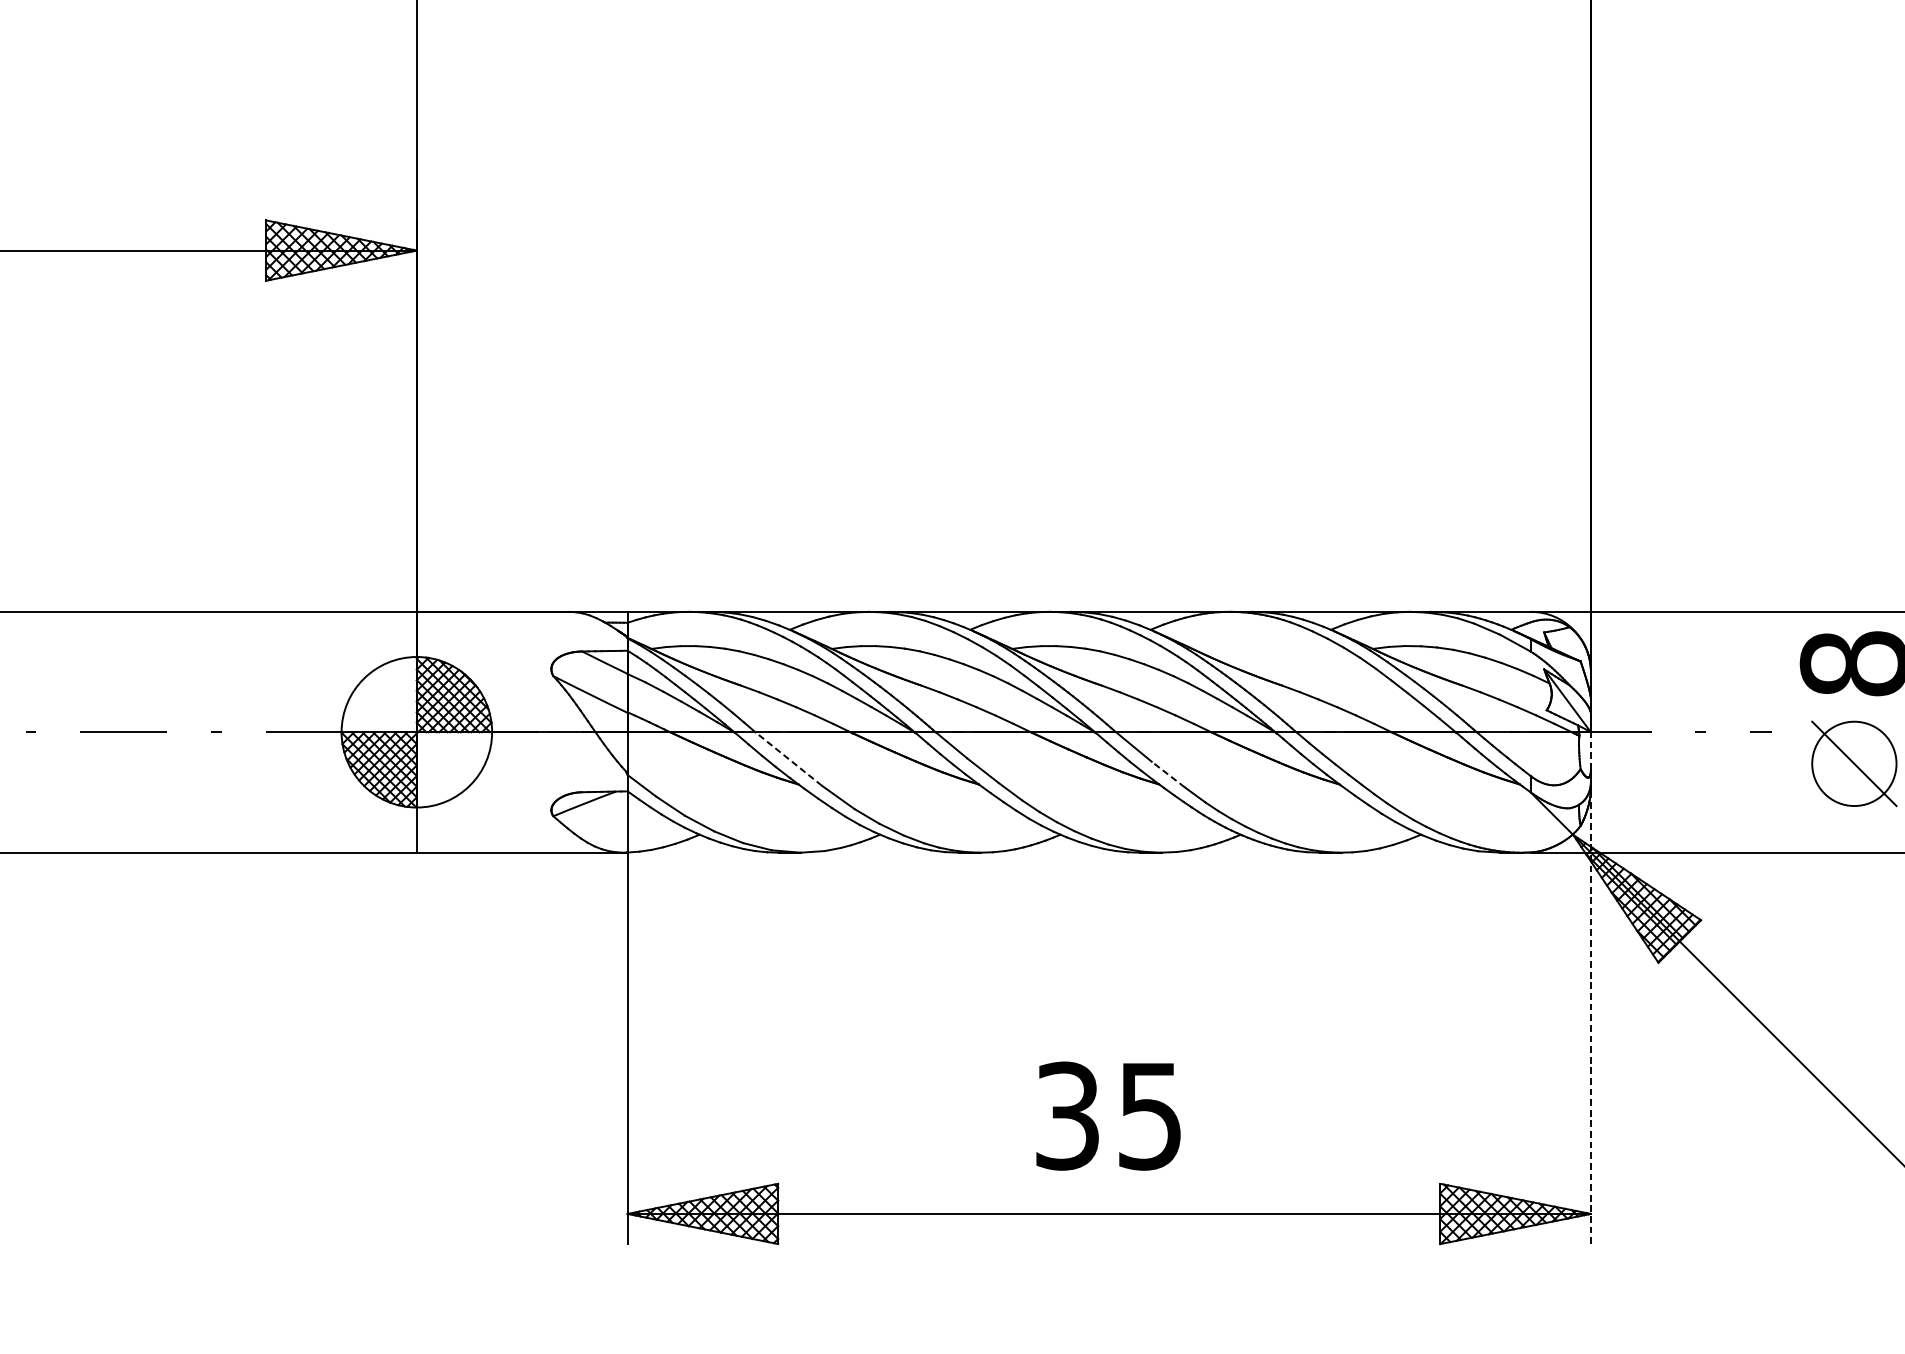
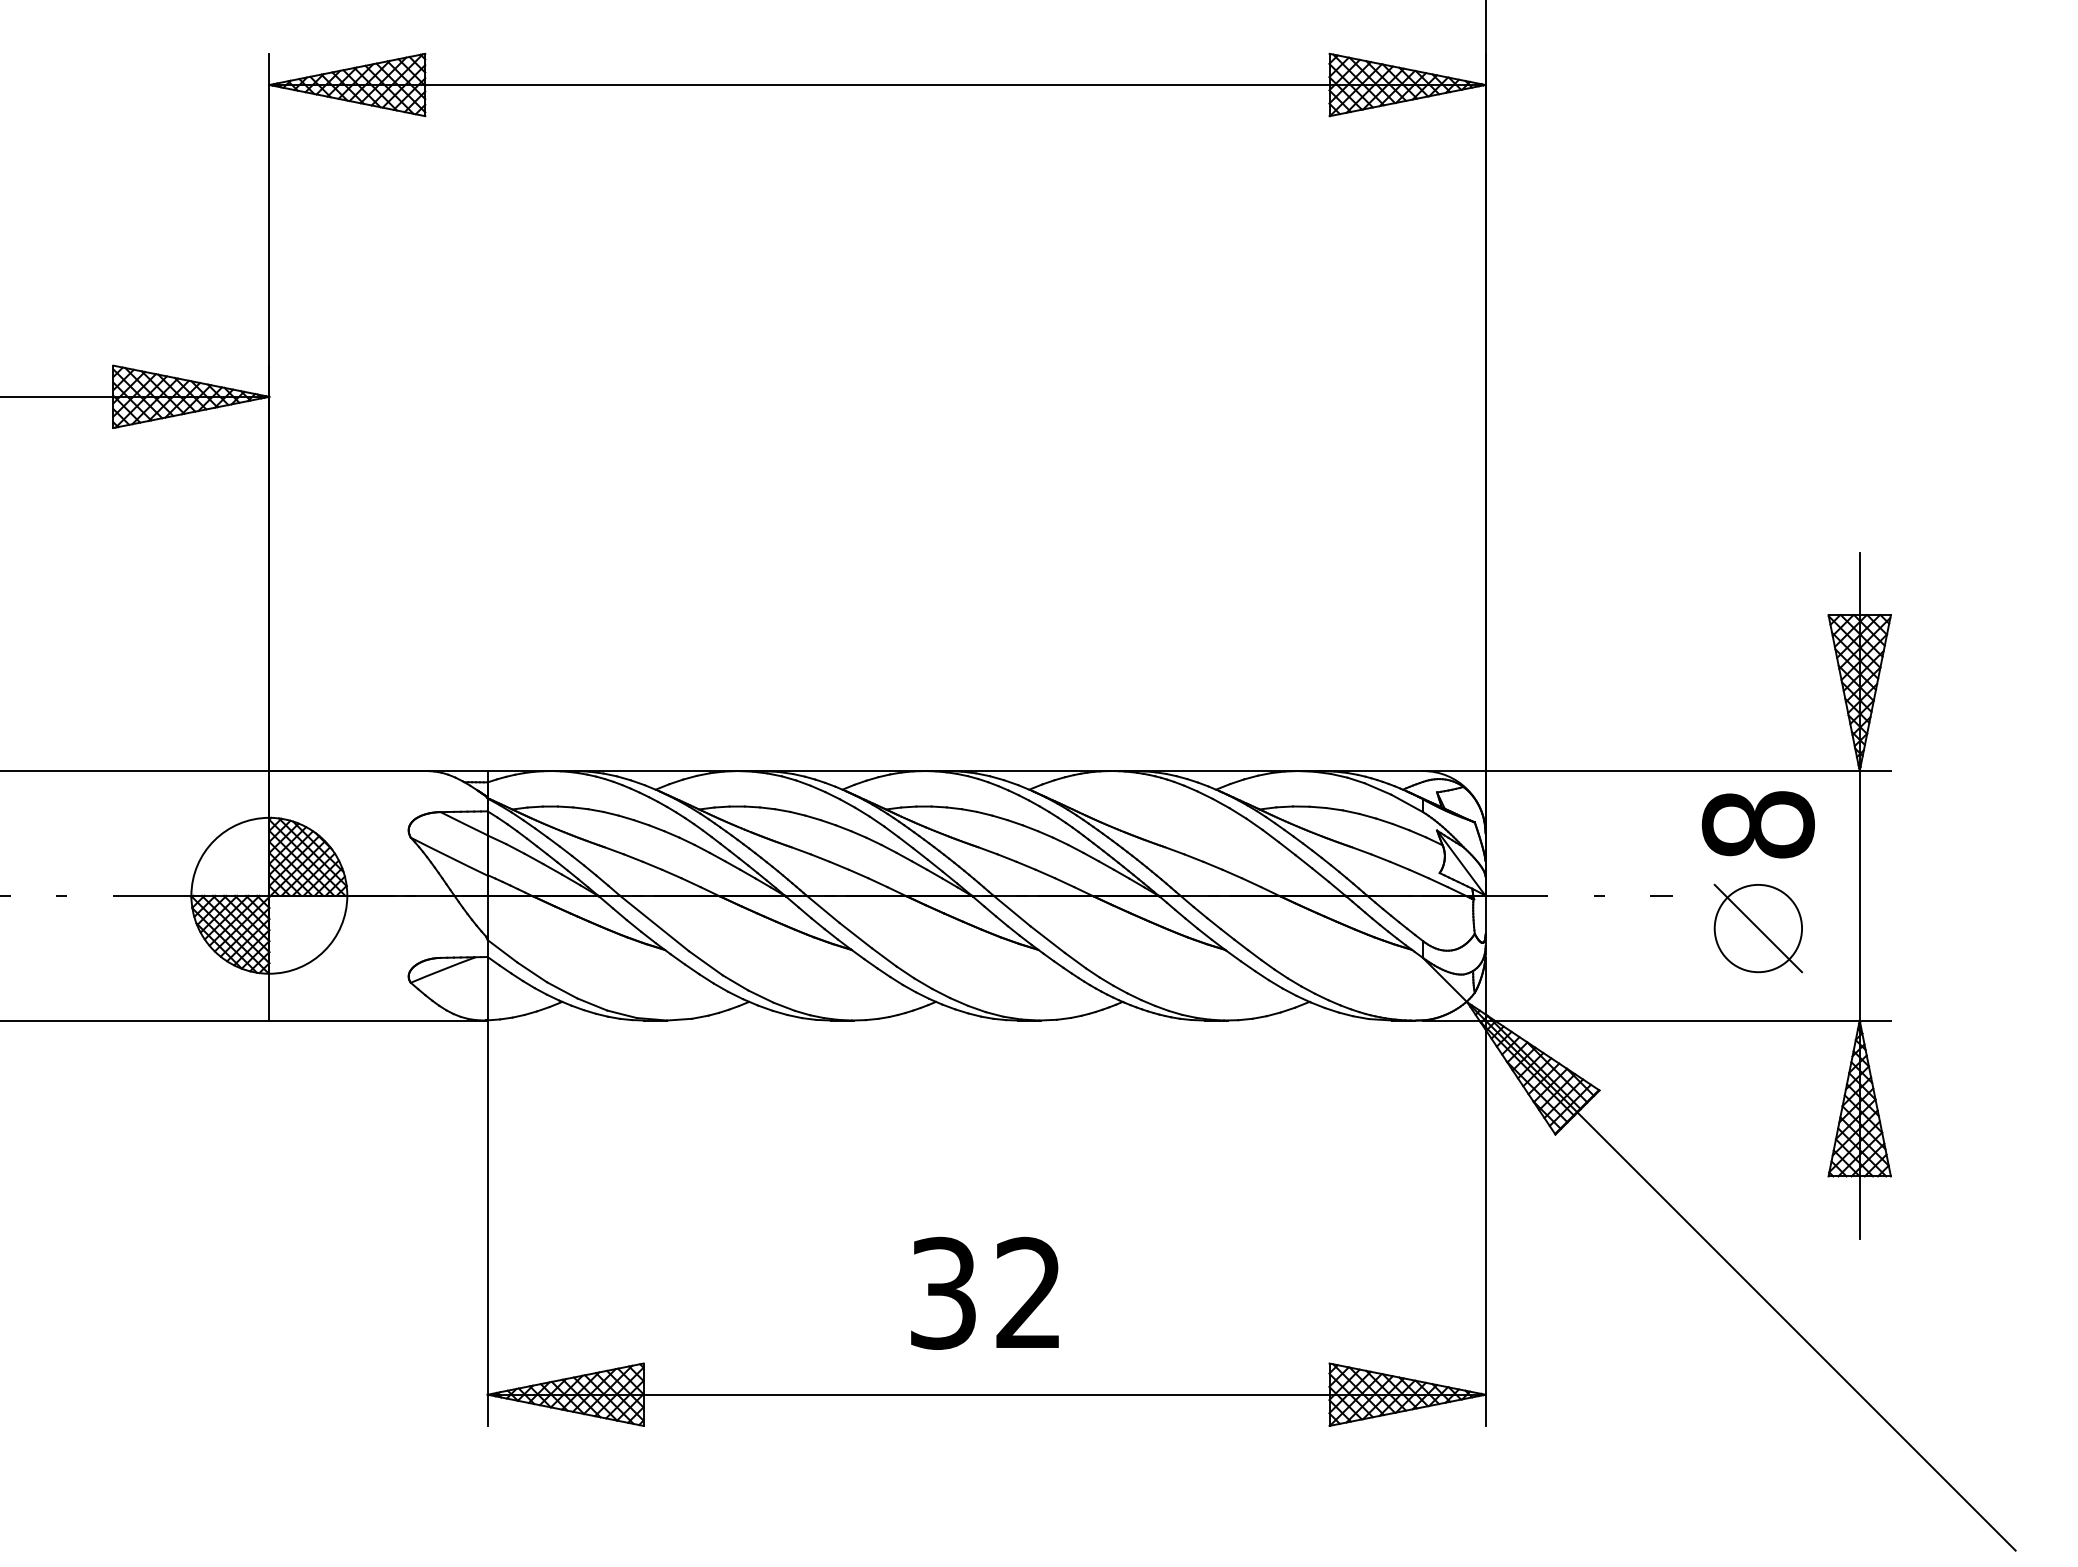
line: (1590, 750) -> (1485, 914), dashed -> solid
line: (788, 759) -> (654, 923), dashed -> solid
line: (1168, 774) -> (1047, 939), dashed -> solid
line: (1590, 1018) -> (1485, 1192), dashed -> solid
text: (1149, 1115) -> (1028, 1292), 35 -> 32

